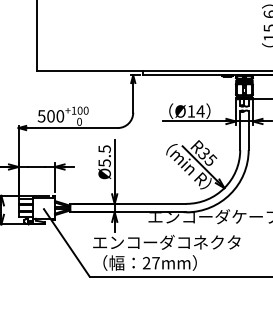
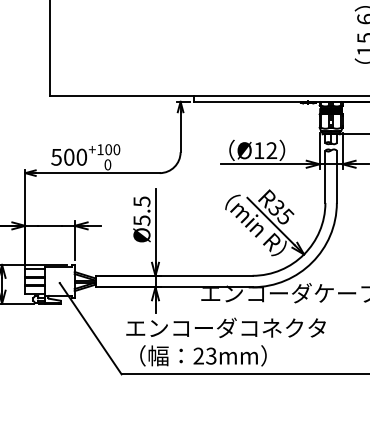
text: (200, 111) -> (271, 150), Ø14 -> Ø12
text: (155, 262) -> (210, 355), 27mm -> 23mm

